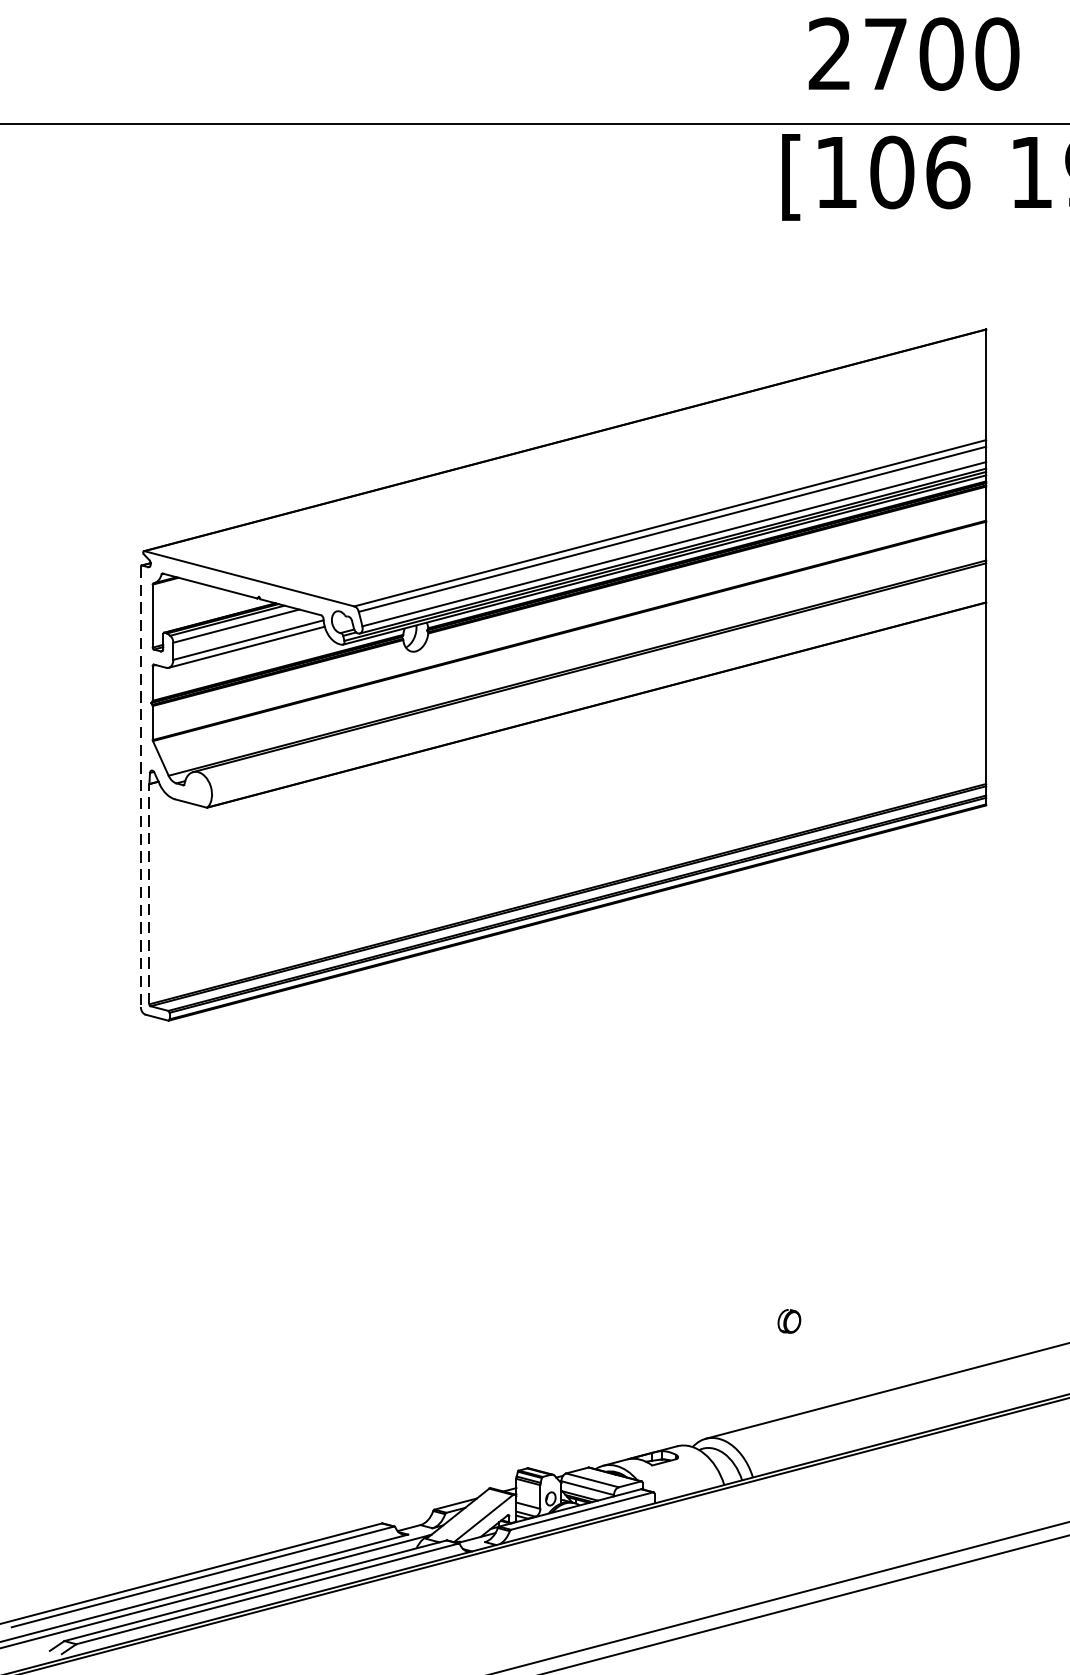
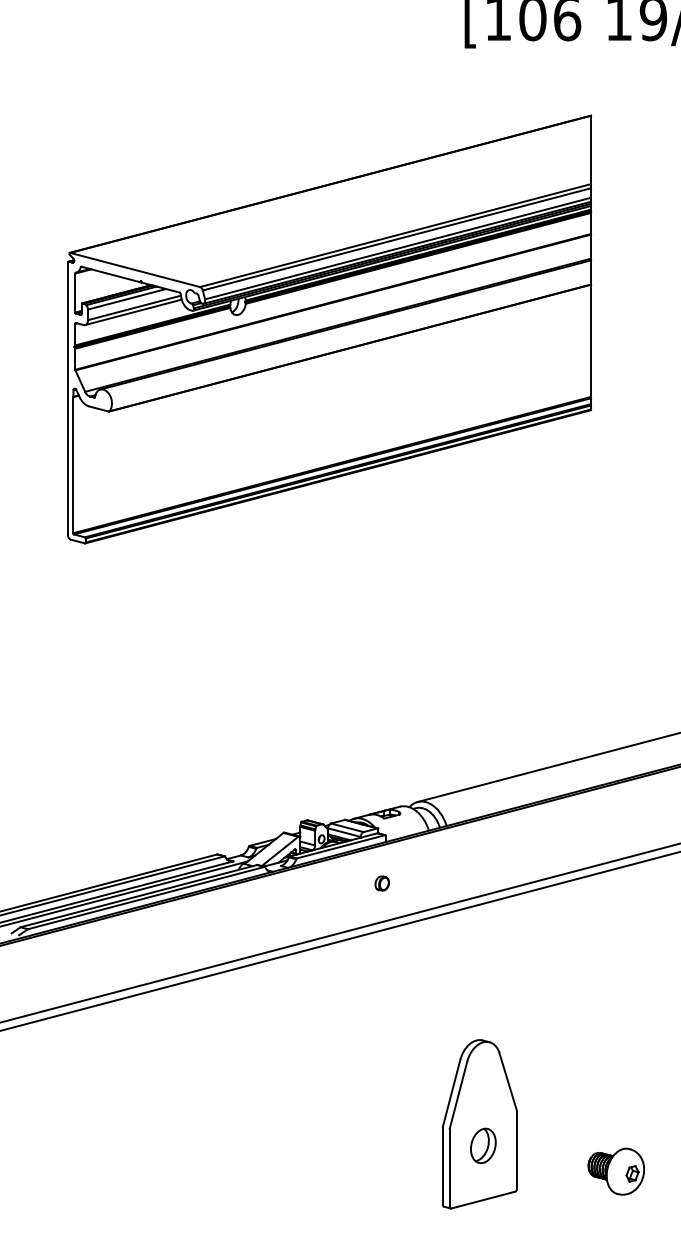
line: (140, 788) -> (67, 399), dashed -> solid
line: (149, 893) -> (73, 464), dashed -> solid
part: (788, 1321) -> (381, 883), moved

